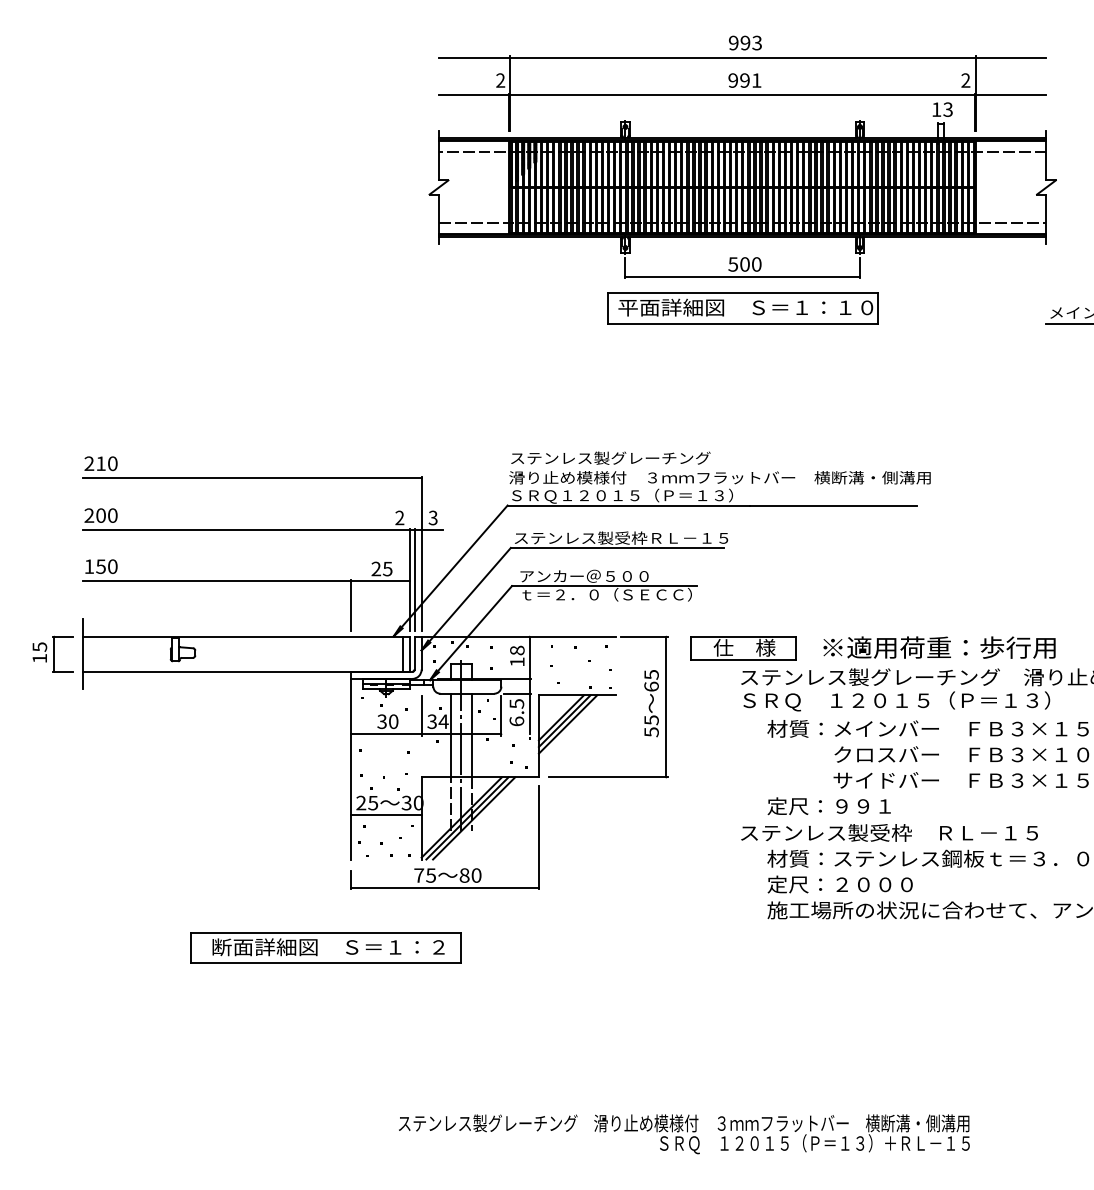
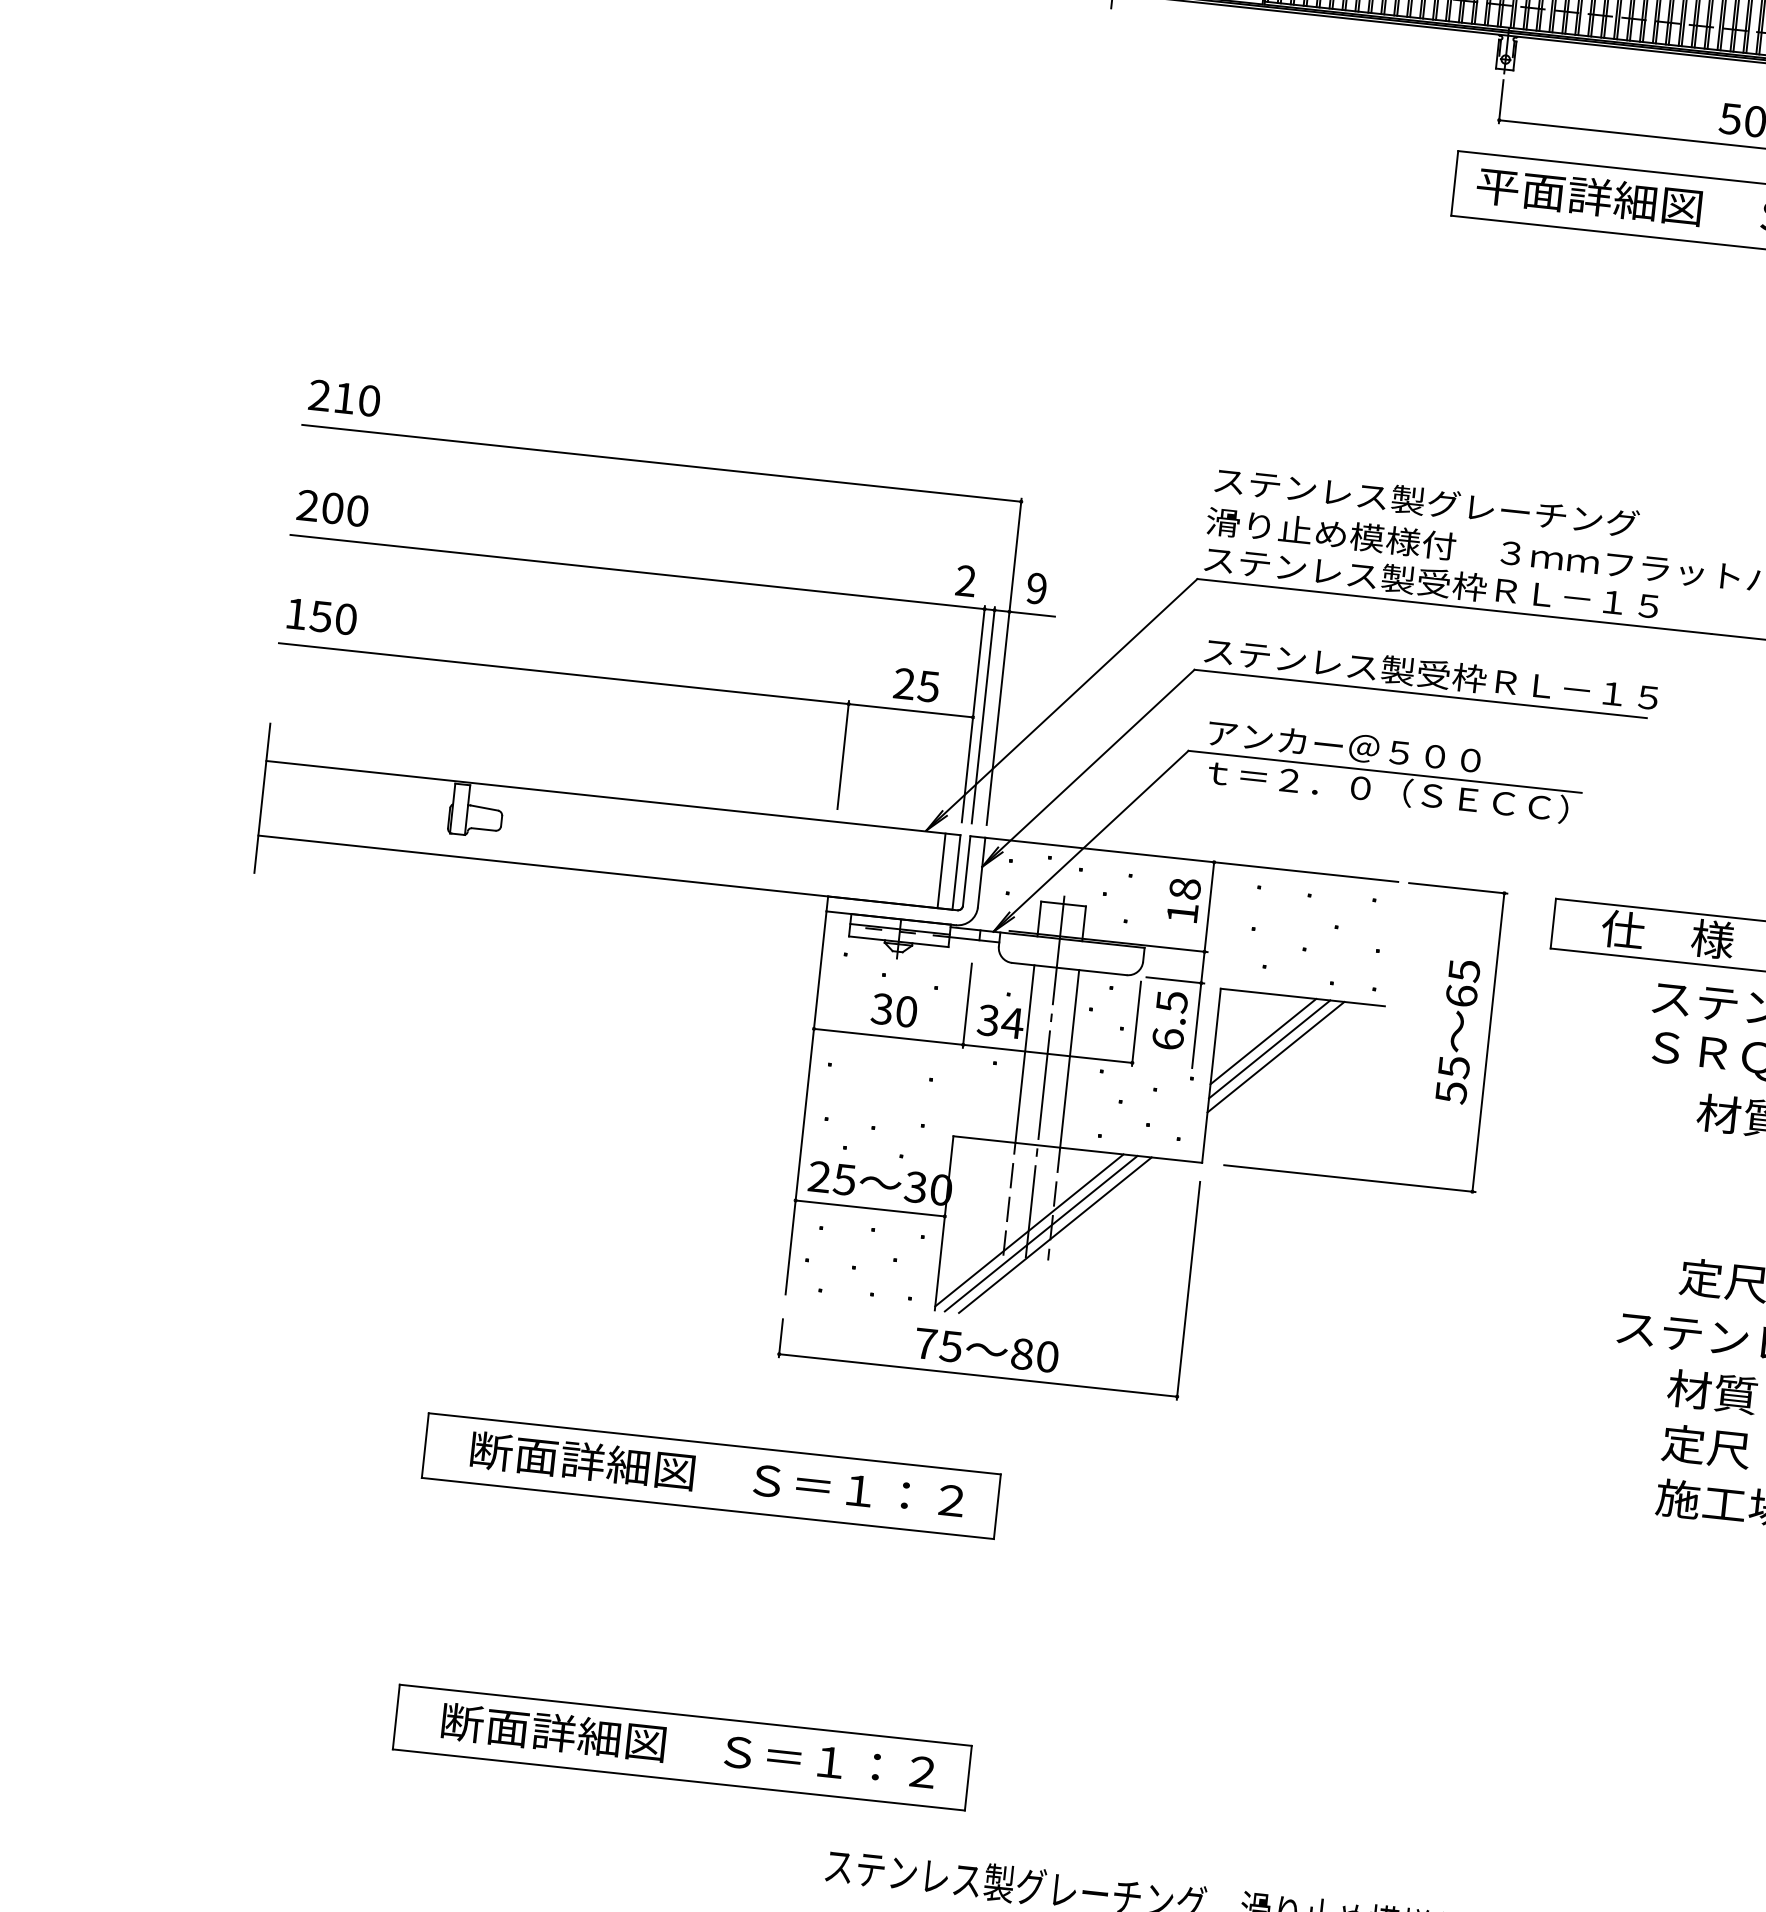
text: (621, 495) -> (1441, 583), ＳＲＱ１２０１５（Ｐ＝１３） -> ステンレス製受枠ＲＬ－１５
text: (432, 518) -> (1035, 589), 3 -> 9
part: (52, 653) -> (198, 789), removed
part: (325, 1075) -> (681, 1746), added

